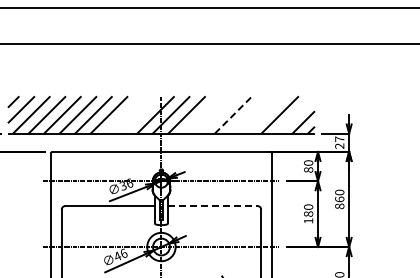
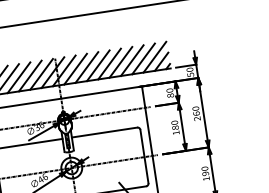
line: (124, 115) -> (30, 76), added
line: (139, 115) -> (41, 74), added
line: (201, 115) -> (86, 67), added
line: (217, 115) -> (98, 65), added
line: (233, 115) -> (109, 64), dashed -> solid
line: (248, 115) -> (120, 62), added
line: (263, 115) -> (131, 60), added
line: (295, 115) -> (155, 57), added
text: (339, 142) -> (190, 72), 27 -> 50
line: (212, 206) -> (104, 132), dashed -> solid
text: (339, 206) -> (197, 118), 860 -> 260

